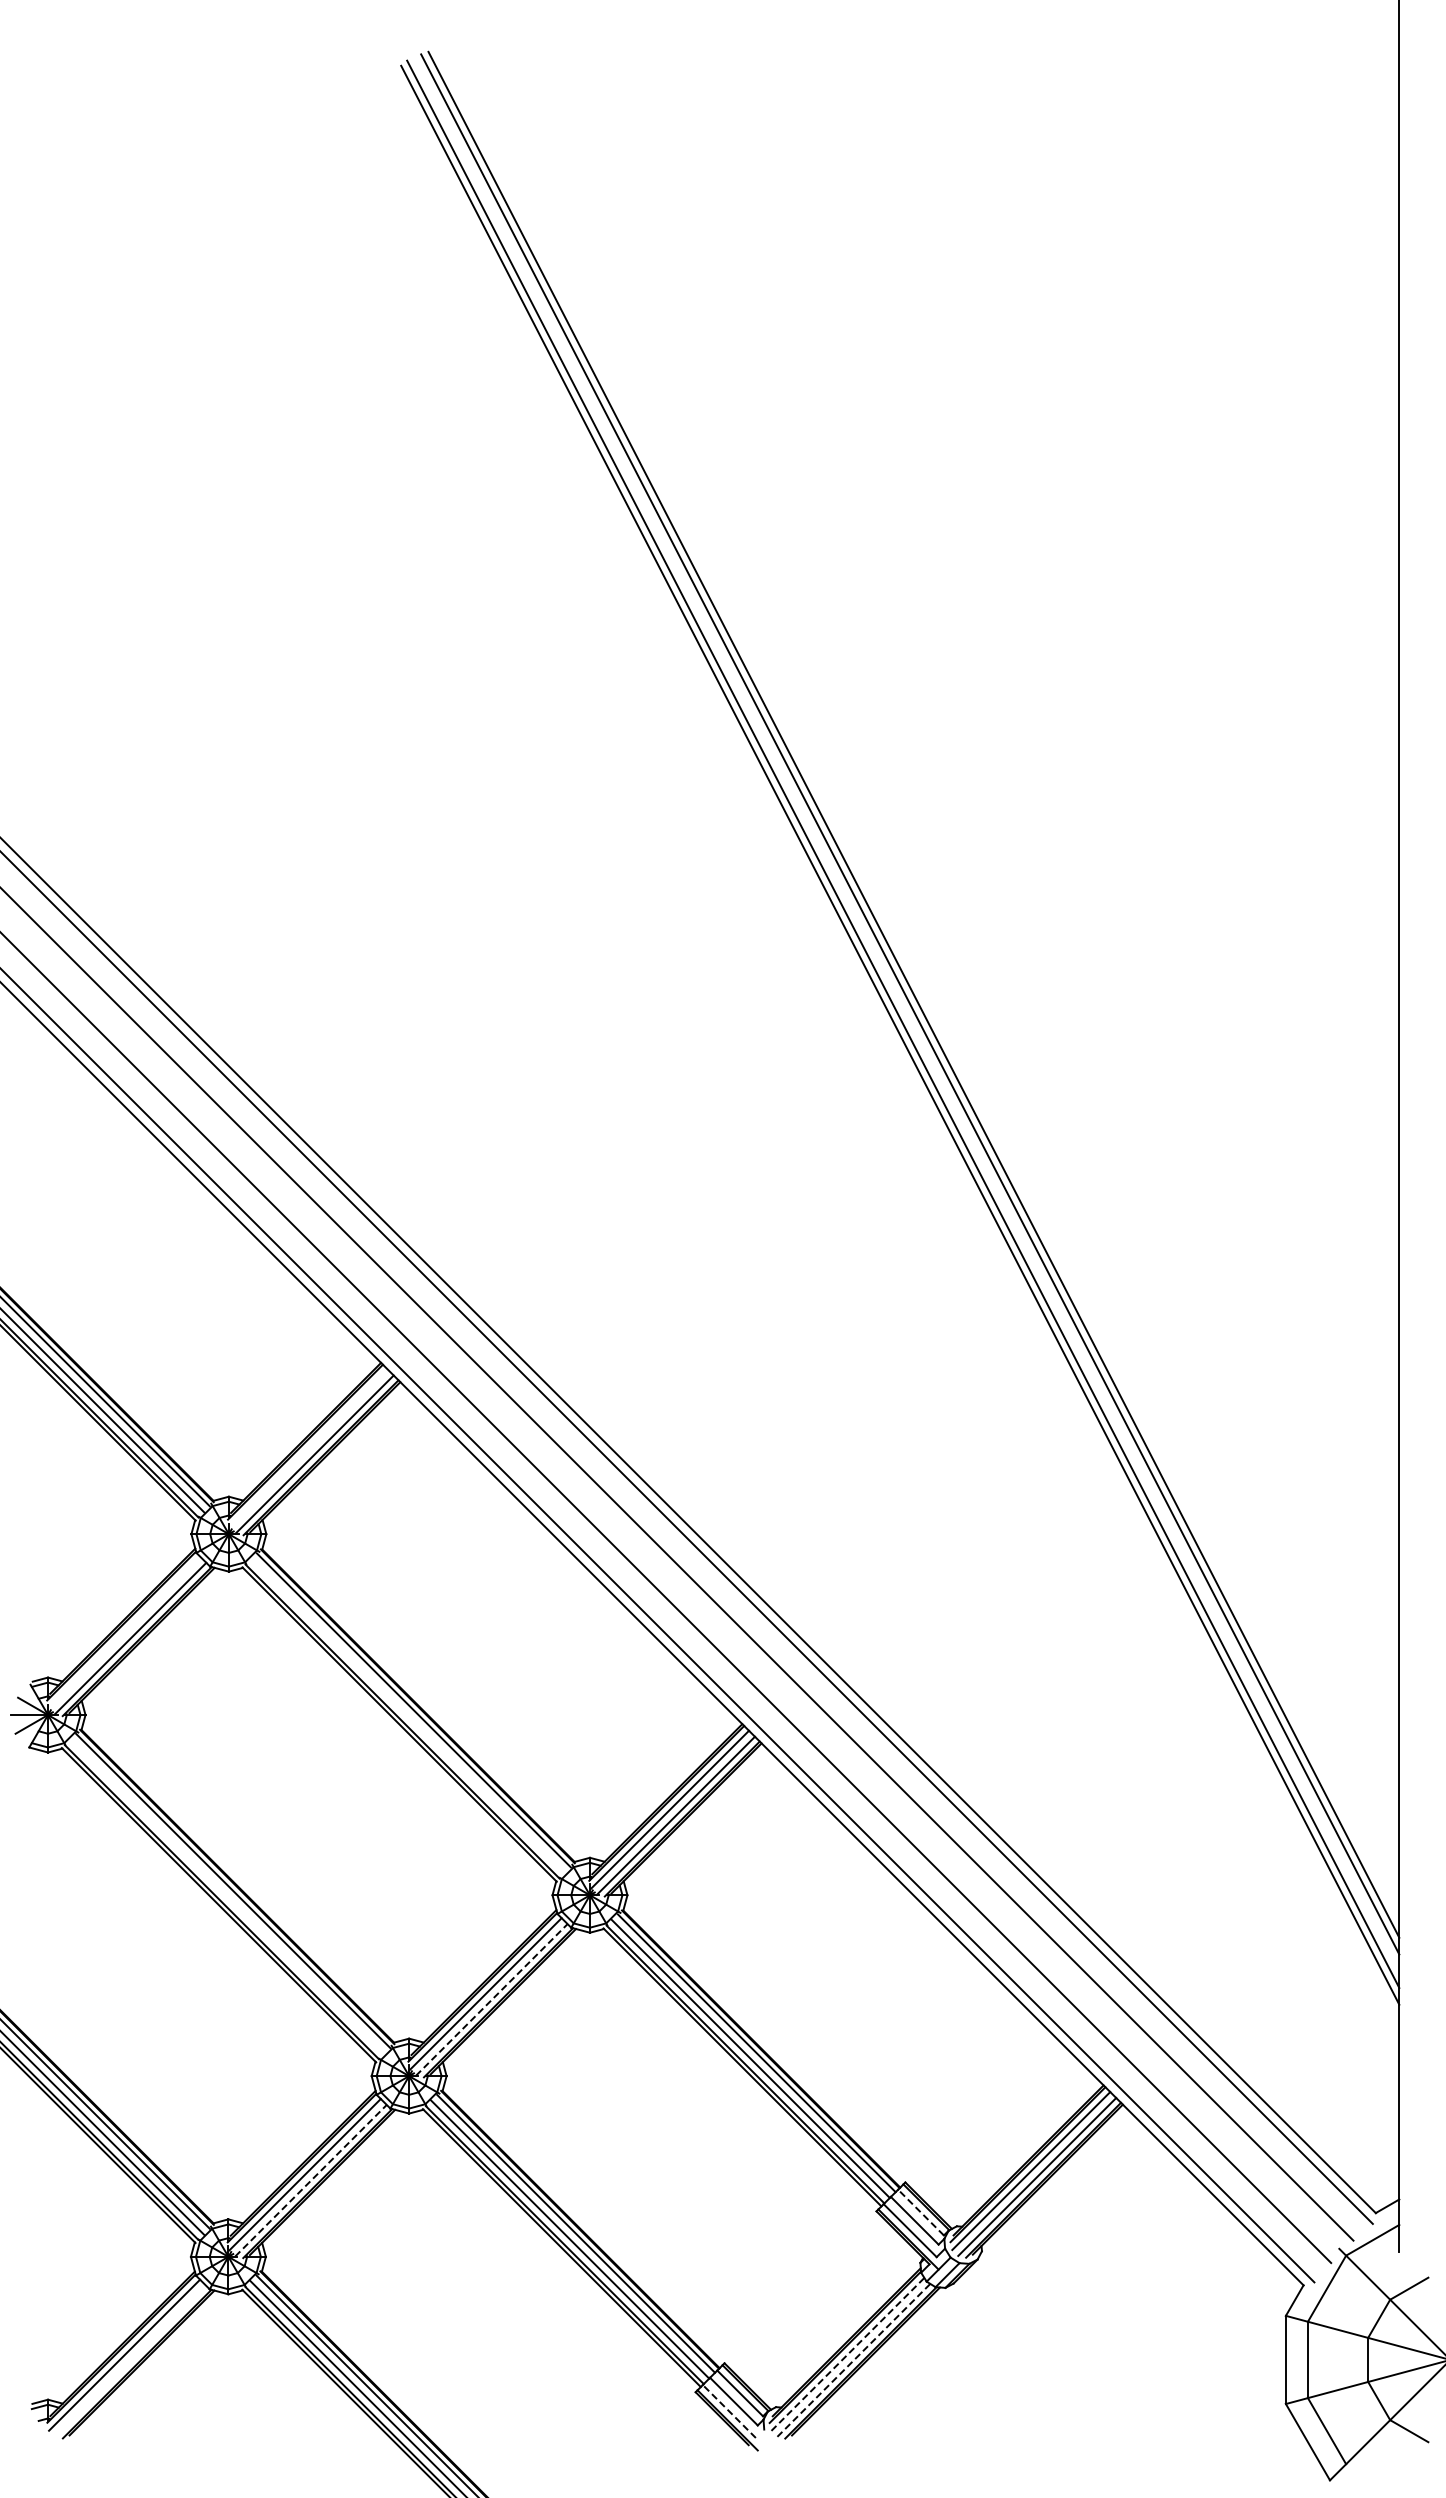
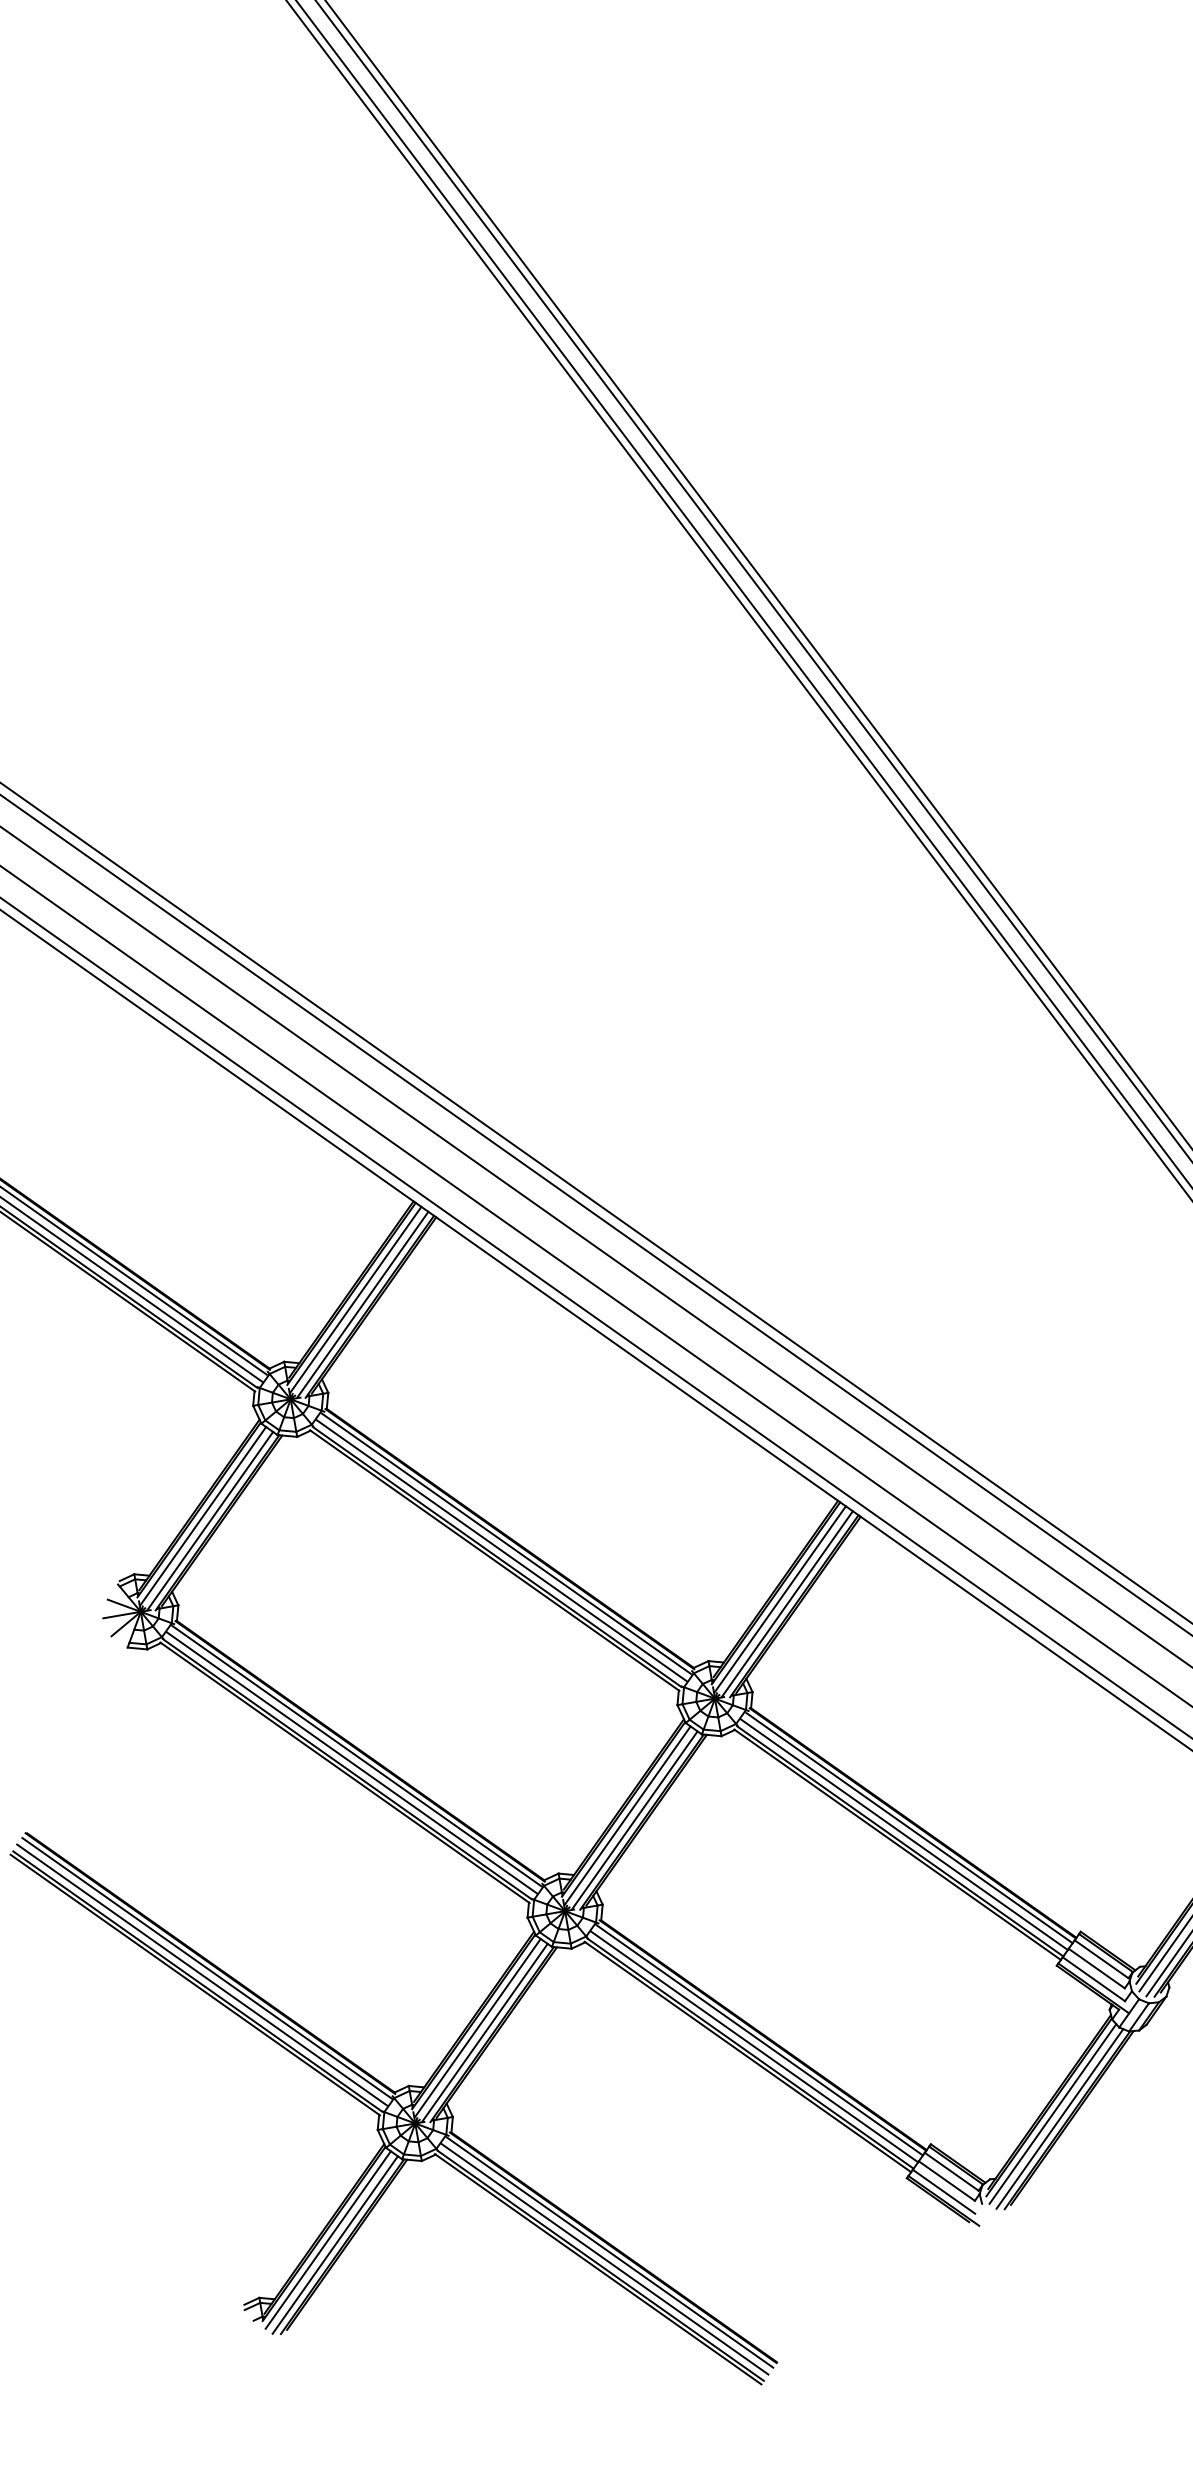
line: (308, 1448) -> (355, 1299), added
line: (124, 1632) -> (203, 1515), added
line: (407, 1715) -> (501, 1550), added
line: (226, 1896) -> (351, 1762), added
line: (492, 1999) -> (635, 1819), dashed -> solid
line: (311, 2180) -> (485, 2032), dashed -> solid
line: (920, 2212) -> (1101, 1959), dashed -> solid
line: (848, 2354) -> (1053, 2114), dashed -> solid
line: (130, 2360) -> (335, 2244), added
line: (854, 2360) -> (1060, 2119), dashed -> solid
line: (729, 2411) -> (944, 2191), dashed -> solid

